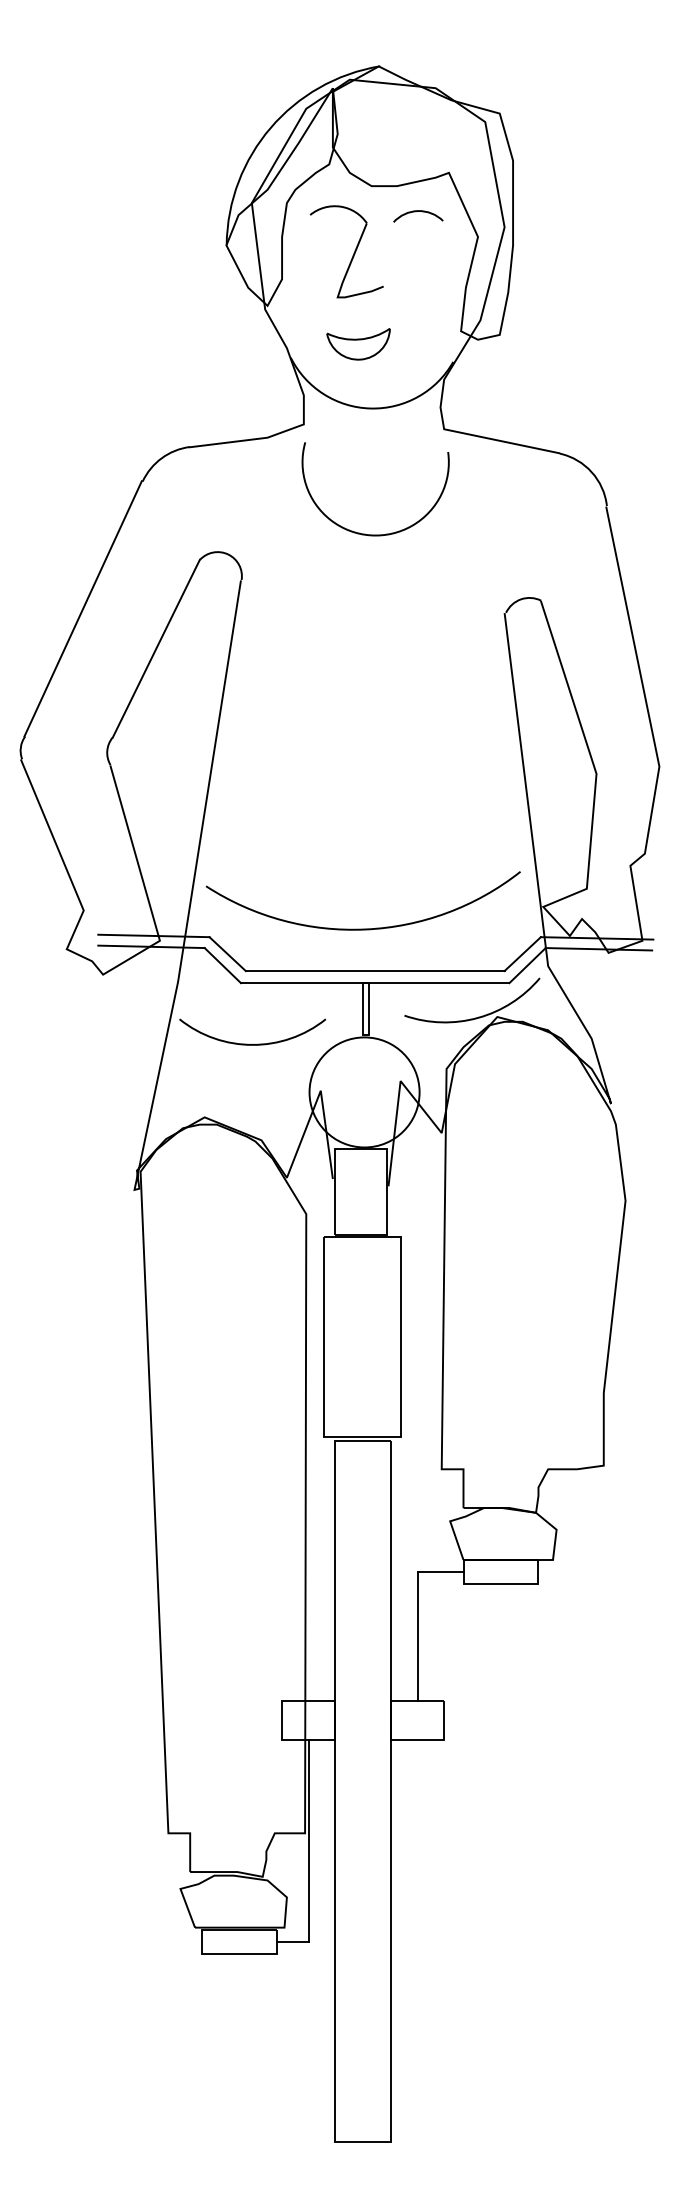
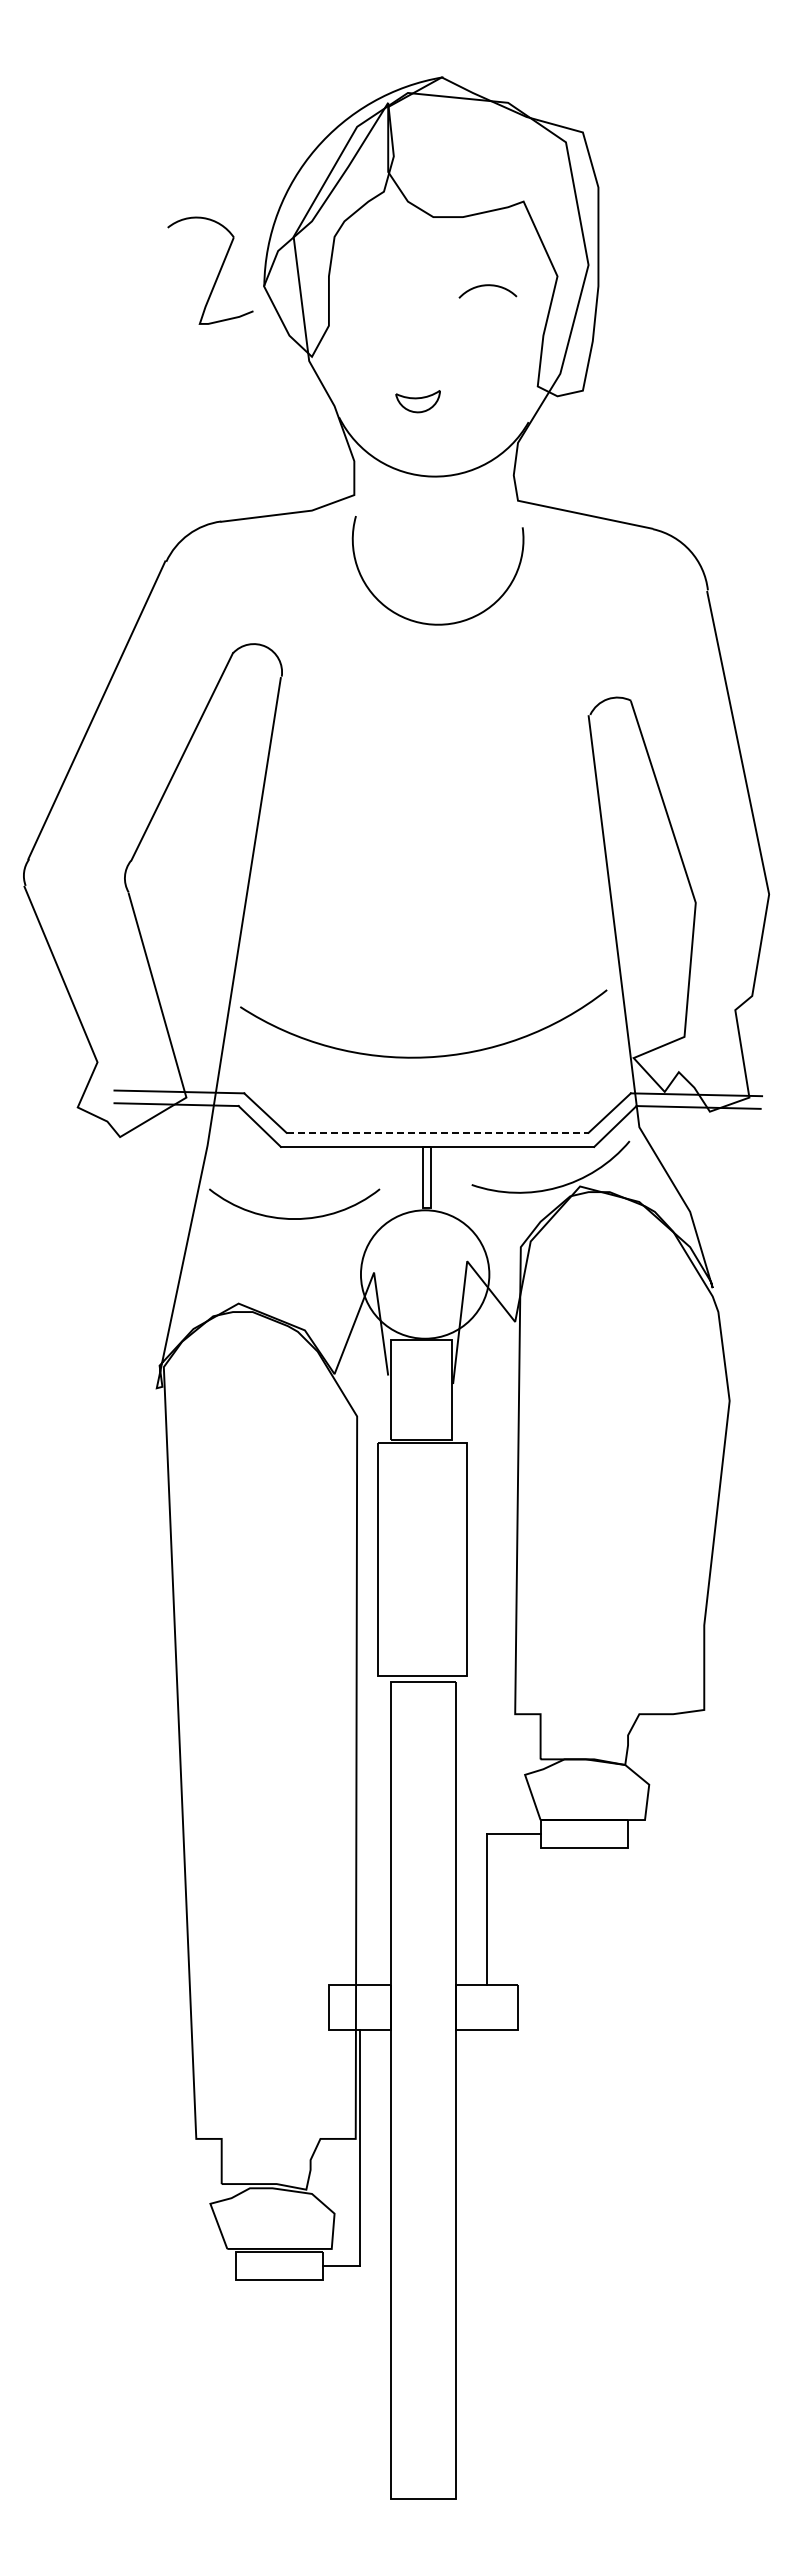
arc: (417, 212) -> (487, 286), moved
part: (352, 255) -> (217, 274), moved
part: (357, 344) -> (417, 401), size x0.6
arc: (363, 928) -> (423, 1056), moved
line: (375, 970) -> (437, 1132), solid -> dashed

